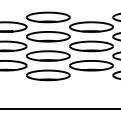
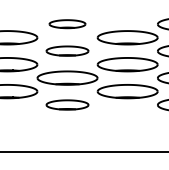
part: (48, 16) -> (67, 23), size x0.6
part: (48, 36) -> (67, 50), size x0.7
part: (48, 74) -> (67, 104), size x0.7

